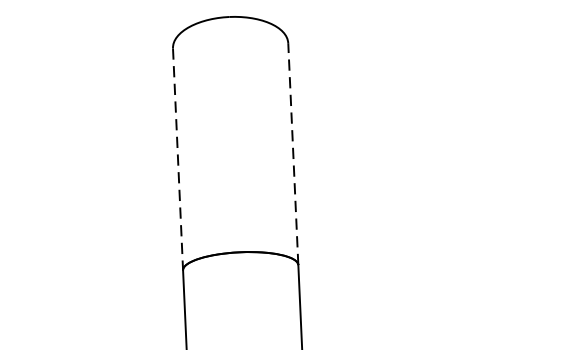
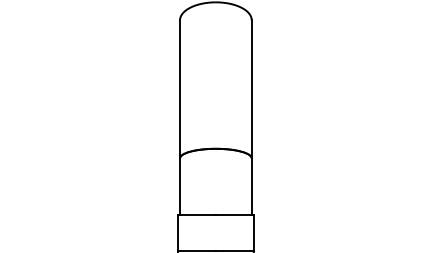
line: (292, 152) -> (251, 88), dashed -> solid
line: (178, 159) -> (180, 89), dashed -> solid

